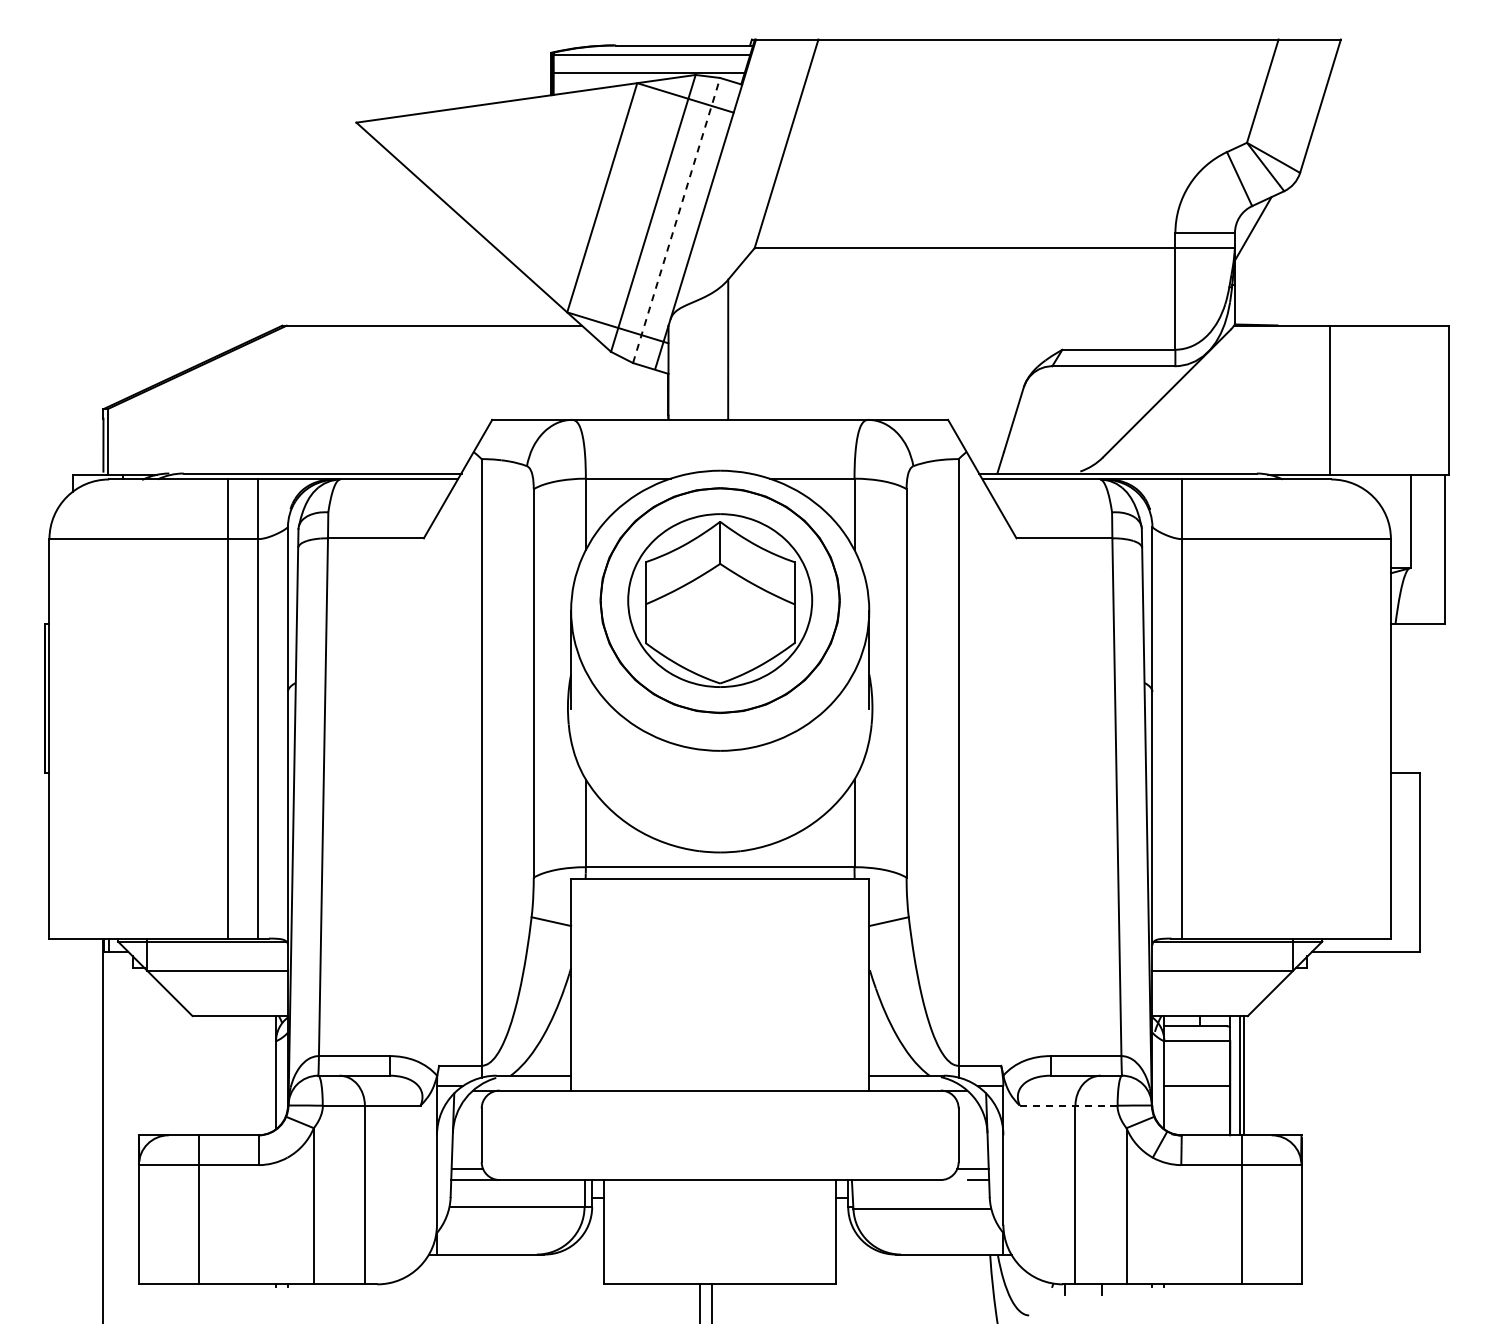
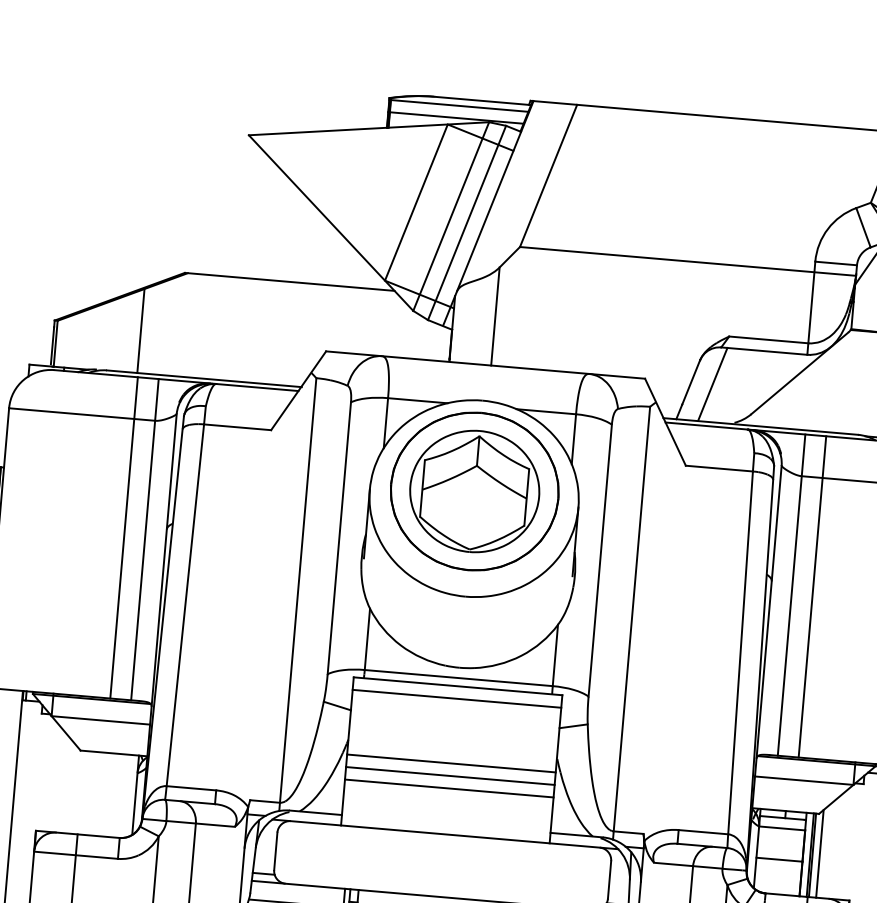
line: (676, 220) -> (466, 222), dashed -> solid
line: (227, 413) -> (141, 331), added
line: (1044, 419) -> (712, 384), added
line: (1212, 708) -> (812, 596), added
line: (720, 896) -> (457, 698), added
line: (720, 989) -> (451, 763), added
line: (720, 1007) -> (450, 776), added
line: (720, 1025) -> (449, 788), added
line: (1253, 1072) -> (819, 853), added
line: (1068, 1105) -> (688, 865), dashed -> solid

